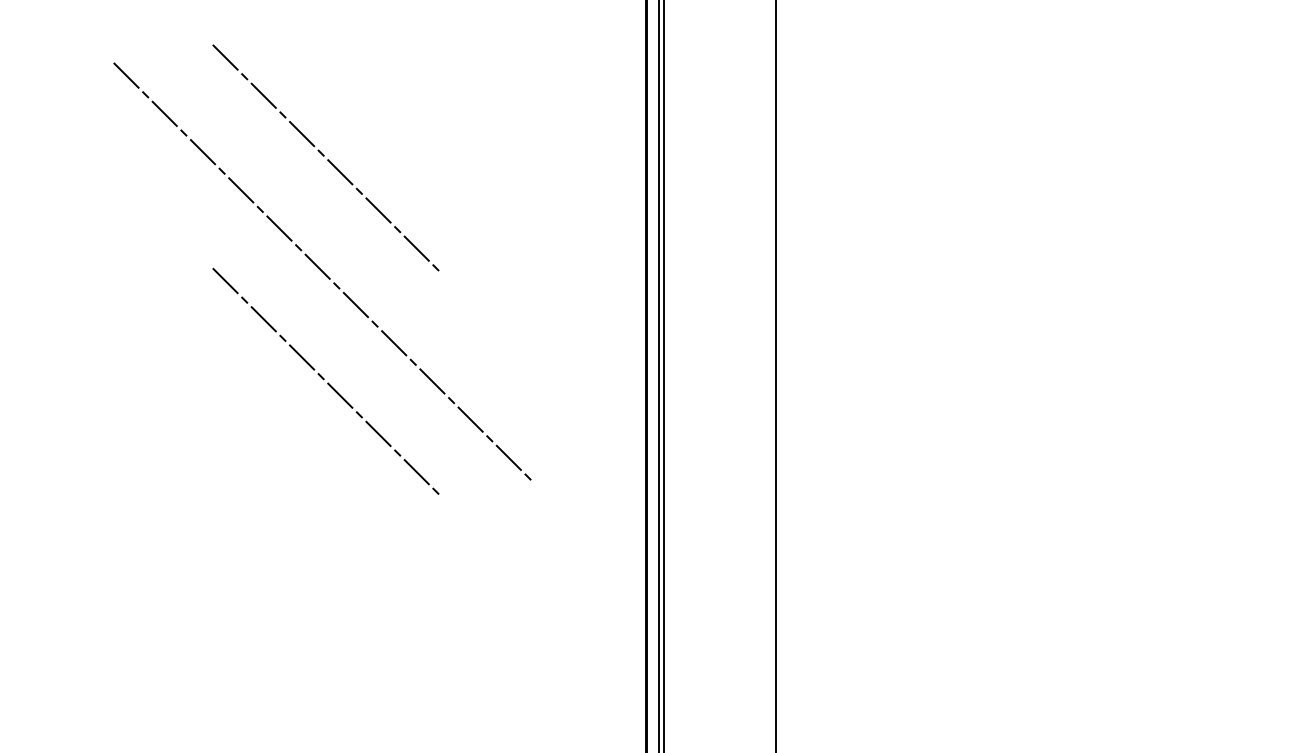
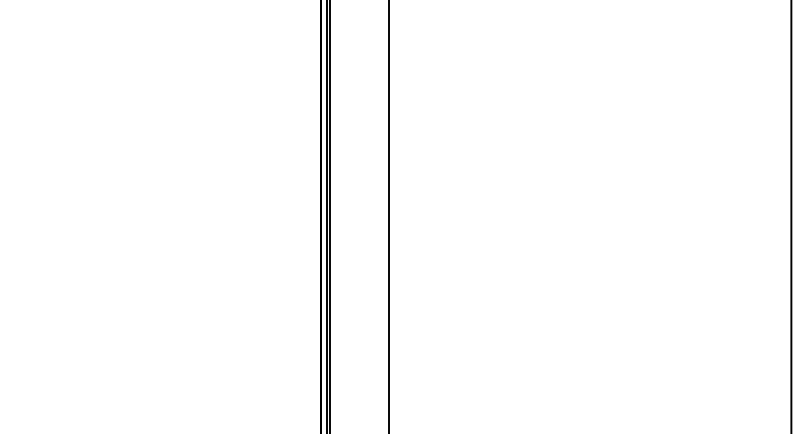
line: (325, 157) -> (150, 135), removed
line: (322, 271) -> (148, 196), removed
line: (325, 381) -> (150, 254), removed

